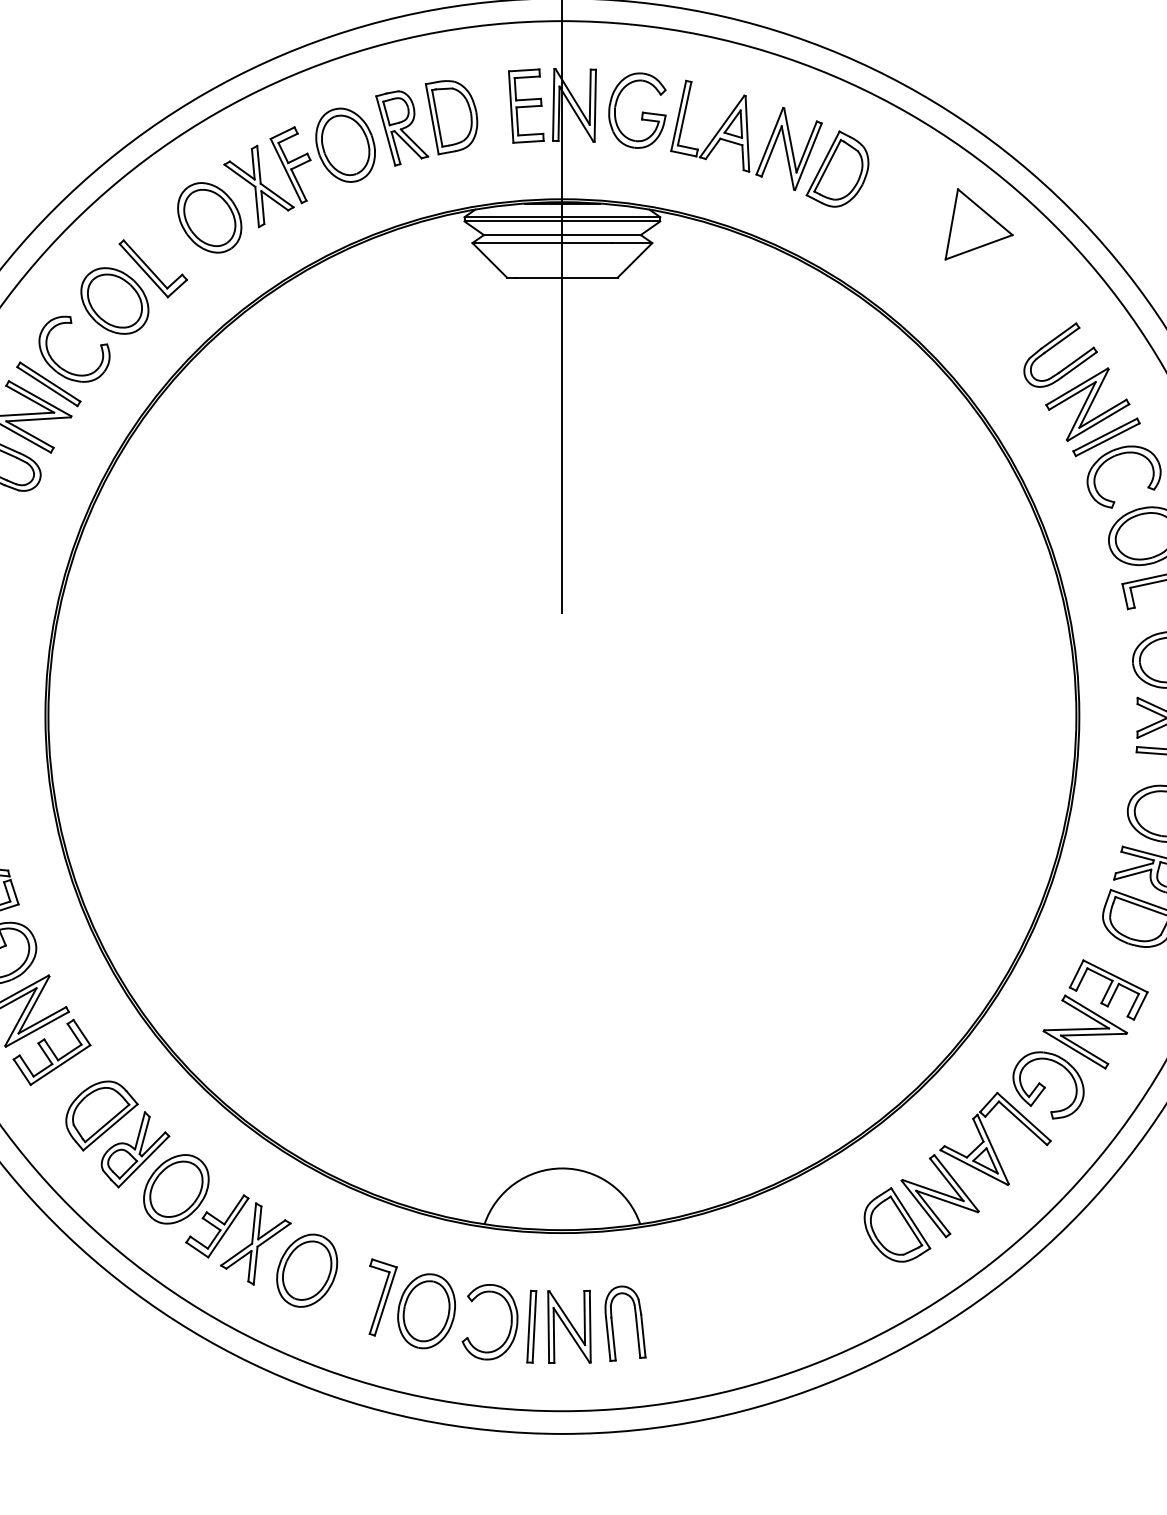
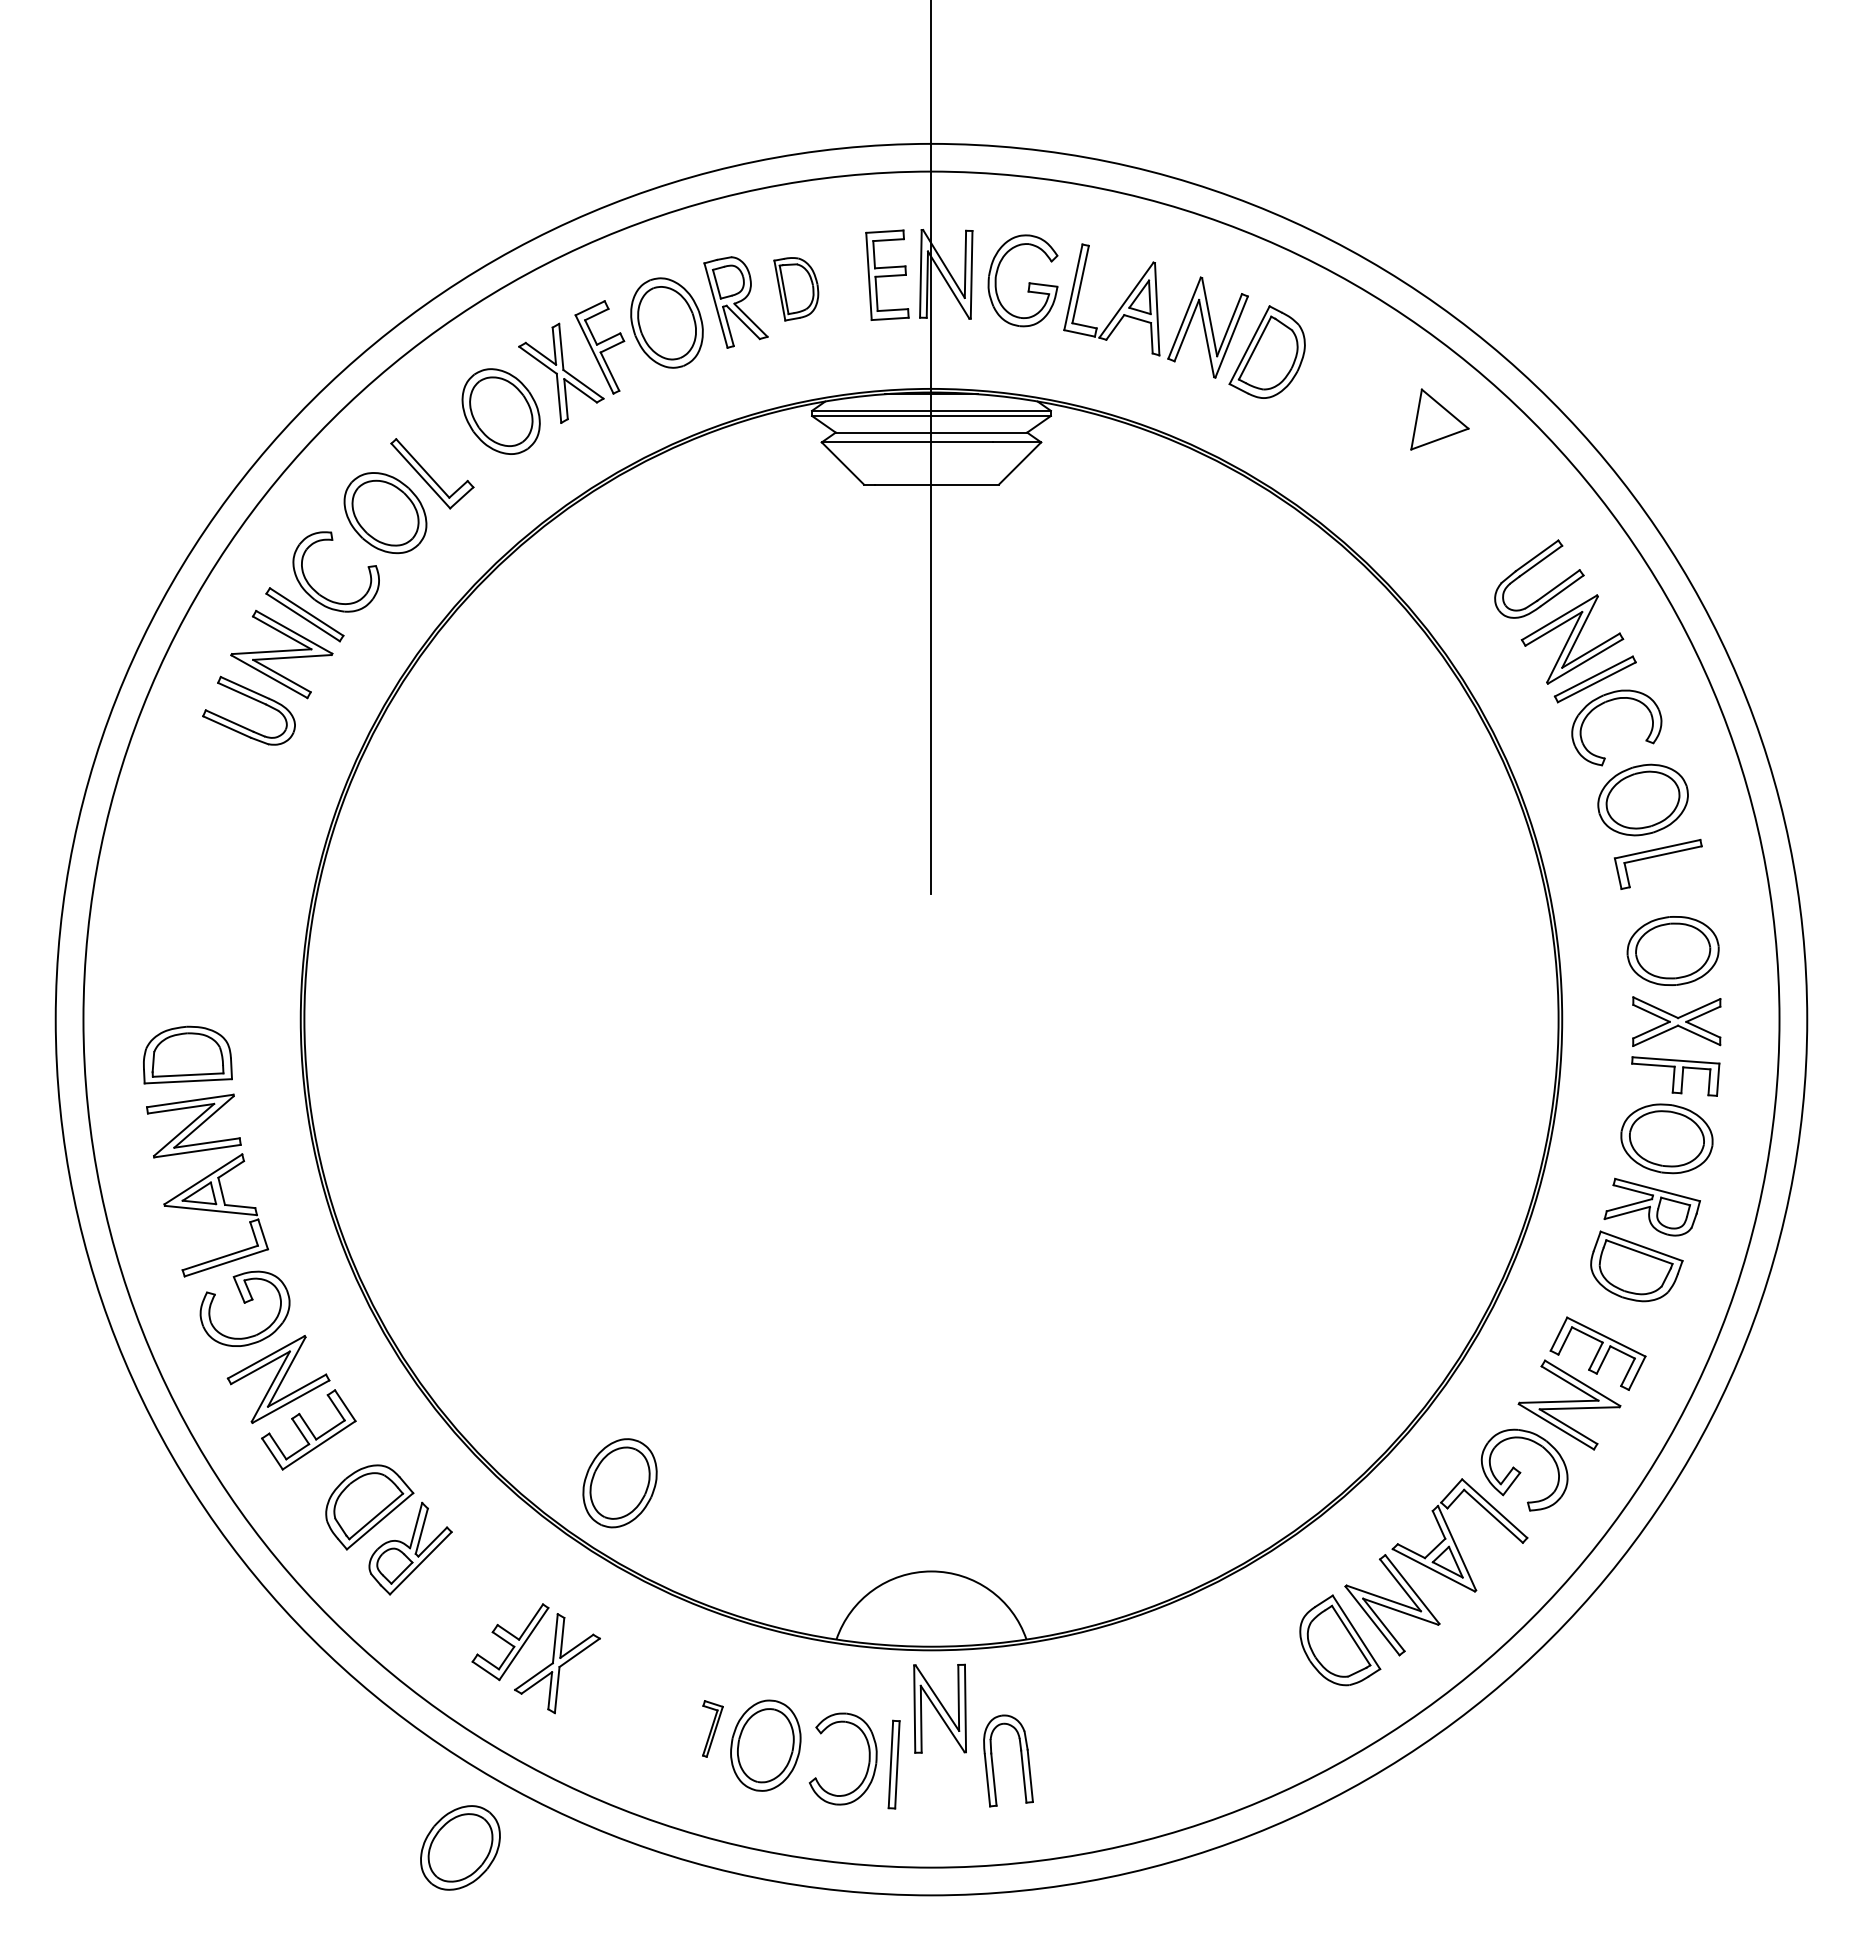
part: (451, 116) -> (796, 288), size x0.7
part: (978, 224) -> (1439, 419), size x0.7
part: (176, 1188) -> (460, 1847), moved
part: (306, 1270) -> (619, 1483), moved
part: (382, 1297) -> (712, 1728), size x0.6
part: (568, 1326) -> (939, 1708), moved

